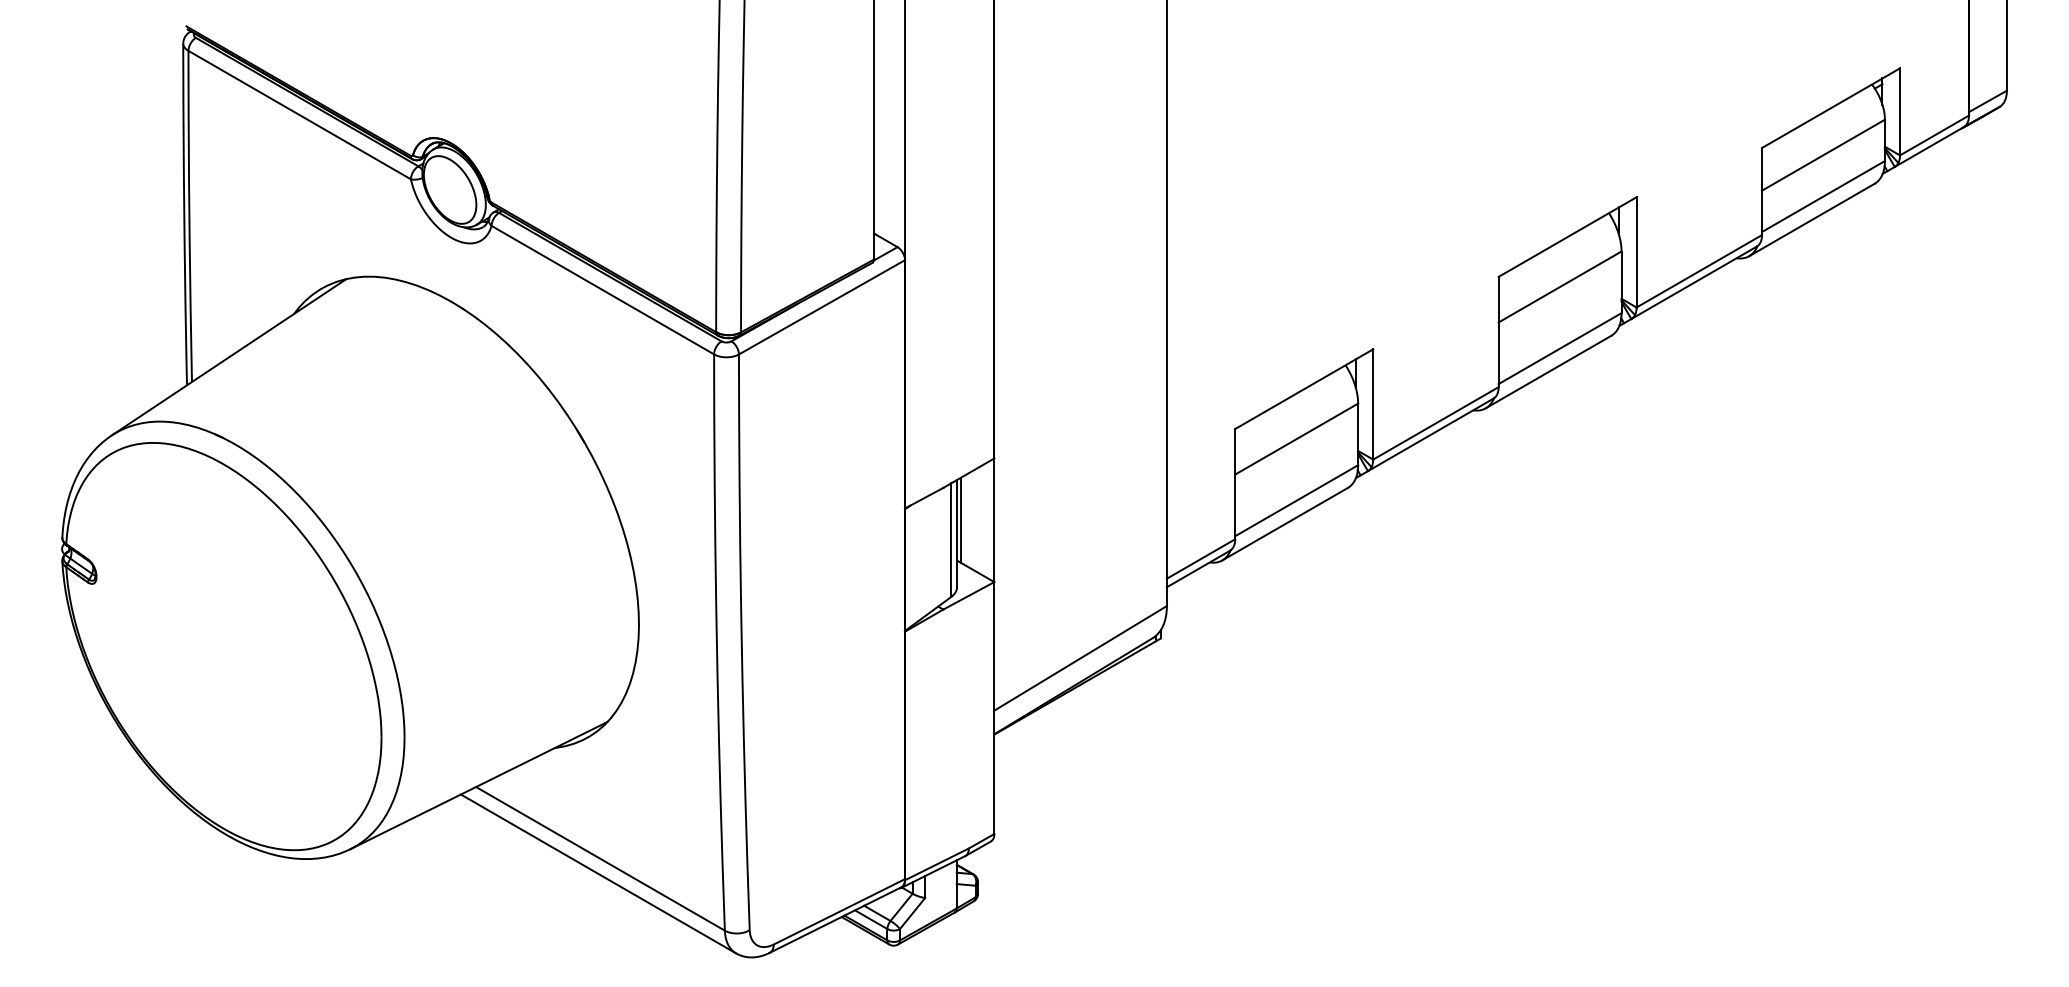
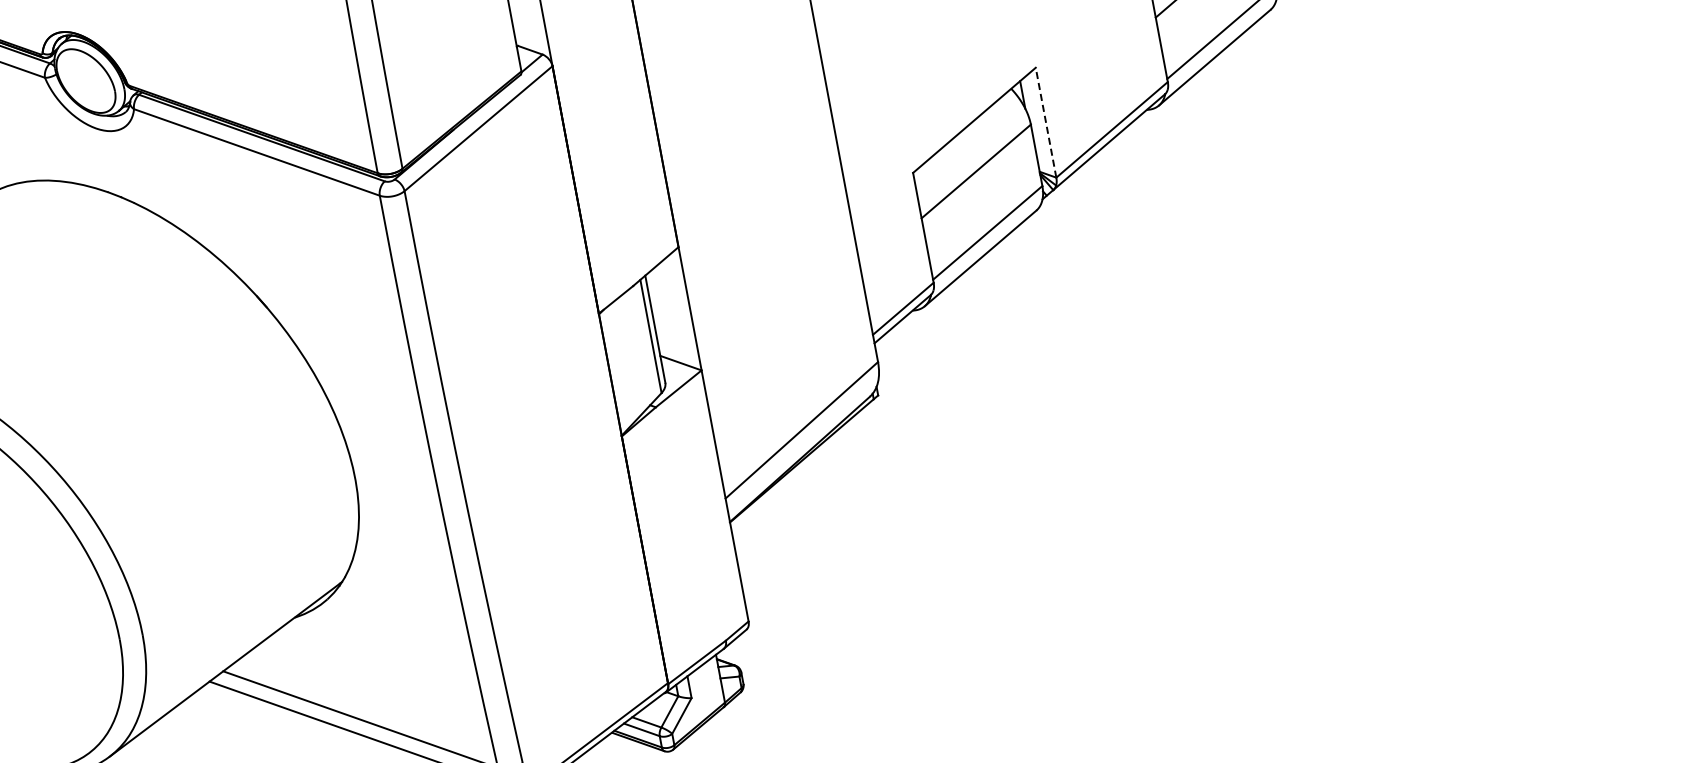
line: (1373, 403) -> (1046, 121), solid -> dashed
line: (961, 519) -> (657, 314), removed

